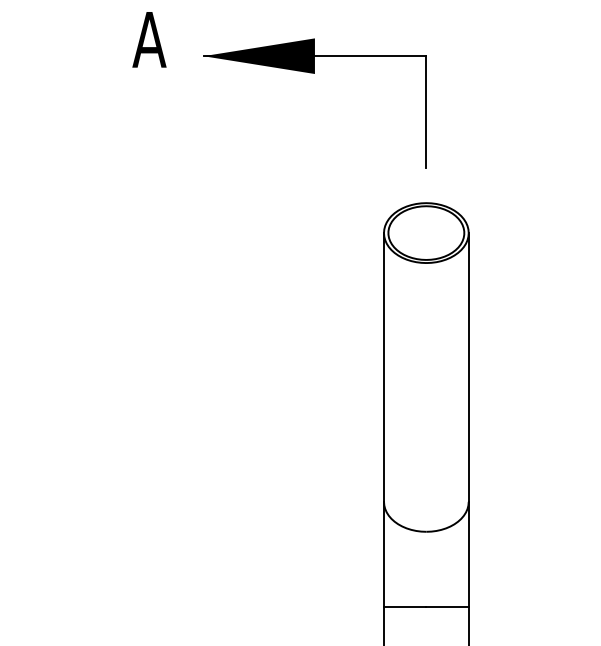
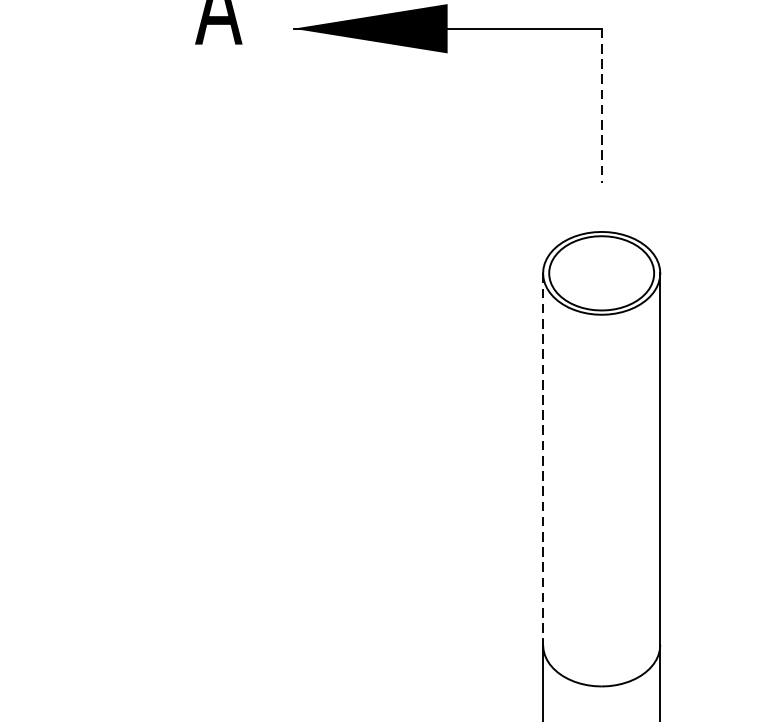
line: (426, 111) -> (601, 105), solid -> dashed
line: (384, 367) -> (543, 459), solid -> dashed

